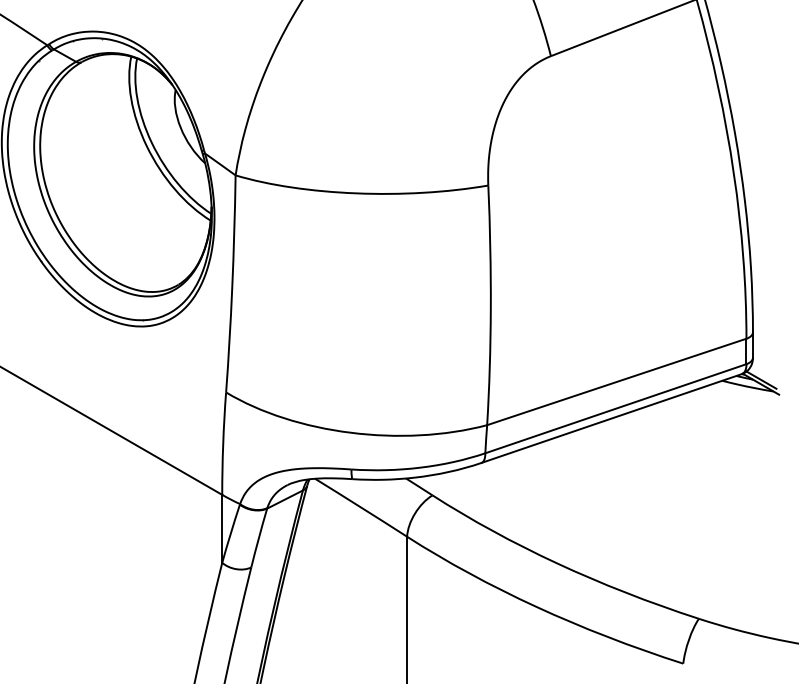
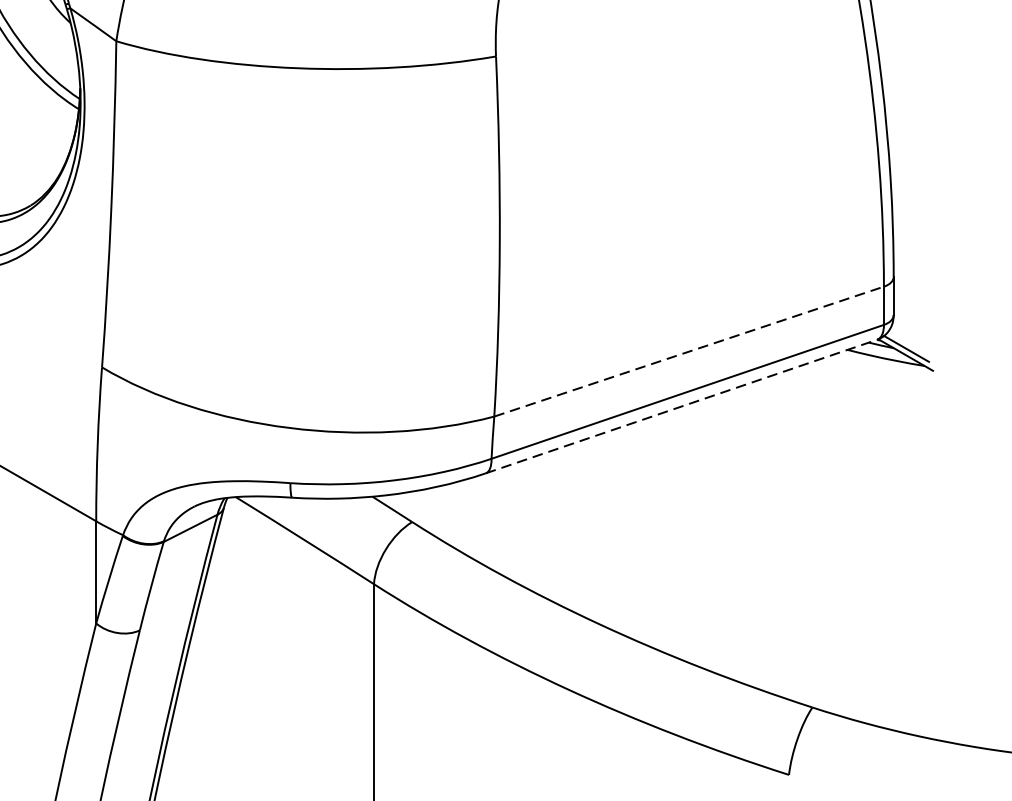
line: (616, 381) -> (688, 350), solid -> dashed
line: (611, 418) -> (681, 406), solid -> dashed

